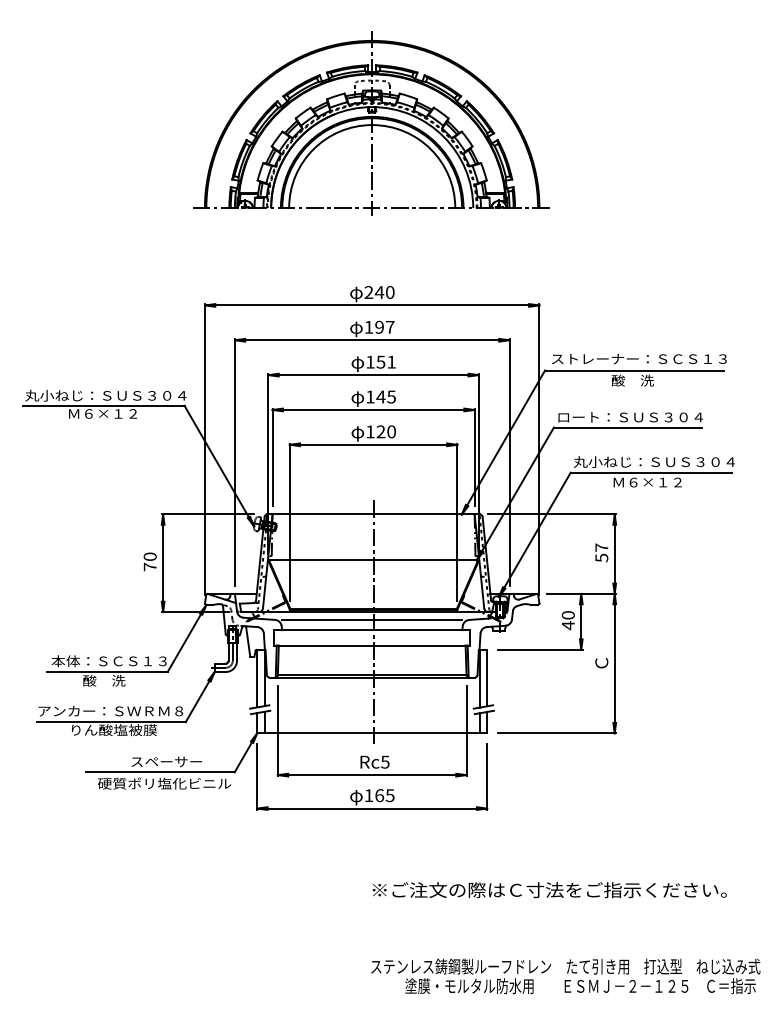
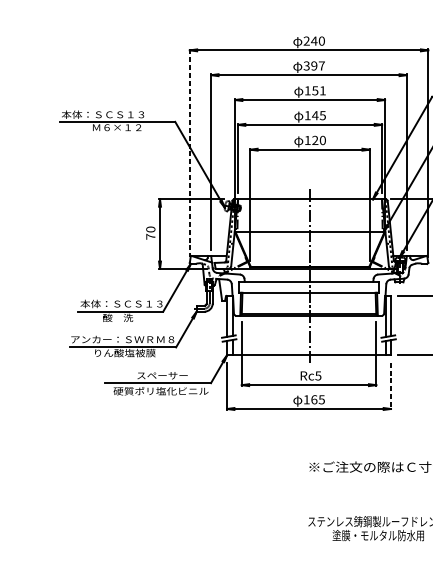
text: (368, 326) -> (306, 65), 197 -> 397
text: (105, 395) -> (118, 114), 丸小ねじ：ＳＵＳ３０４ -> 本体：ＳＣＳ１３
line: (204, 449) -> (189, 153), solid -> dashed
line: (372, 619) -> (309, 274), removed
line: (487, 777) -> (391, 386), solid -> dashed

